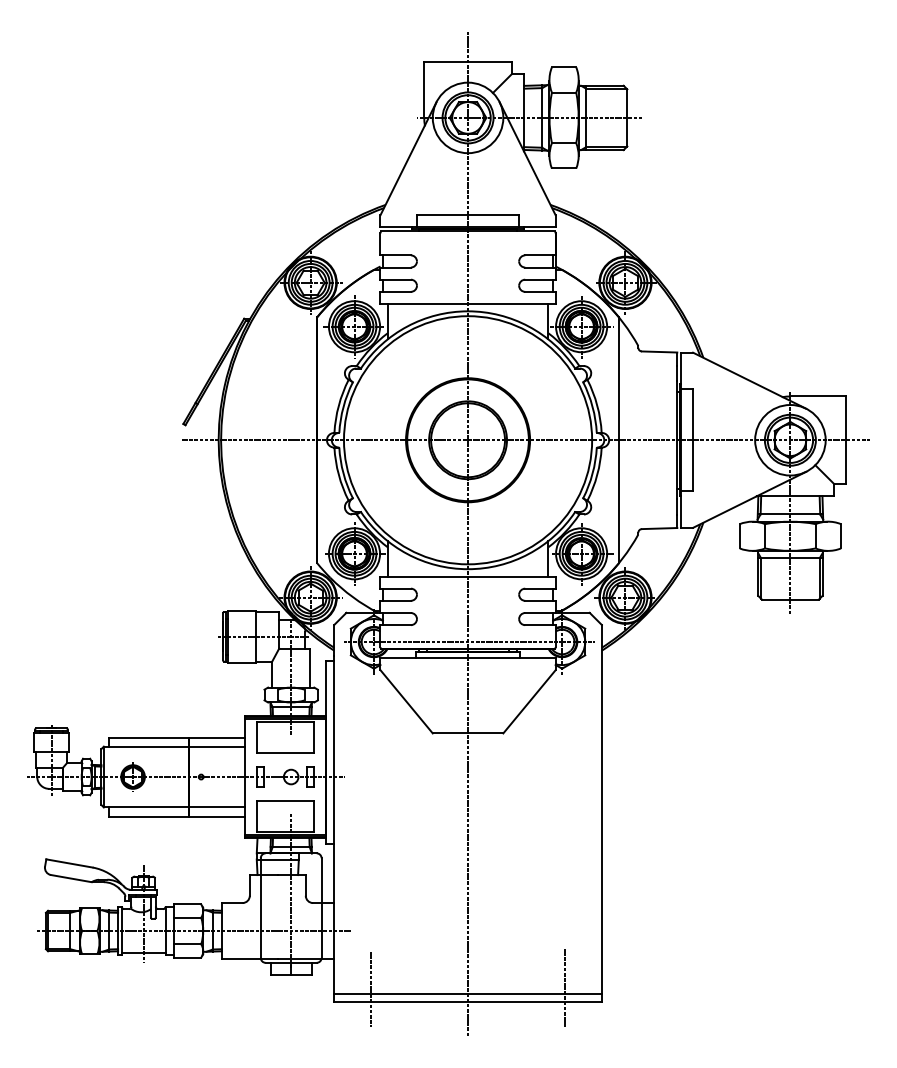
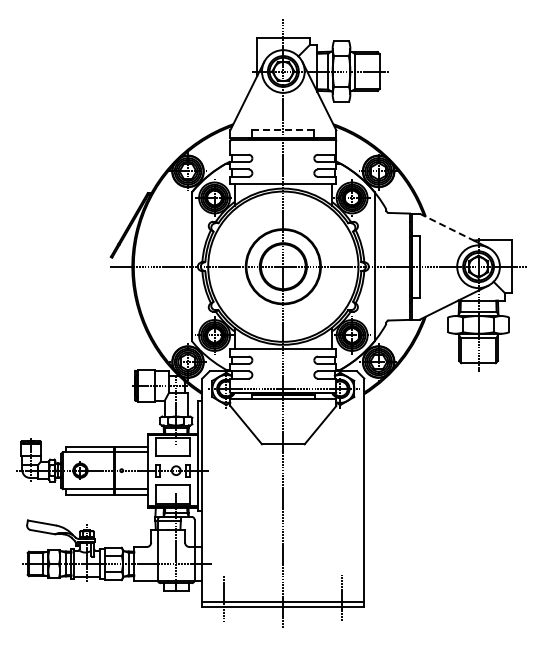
line: (468, 215) -> (283, 130), solid -> dashed
line: (739, 375) -> (447, 227), solid -> dashed

